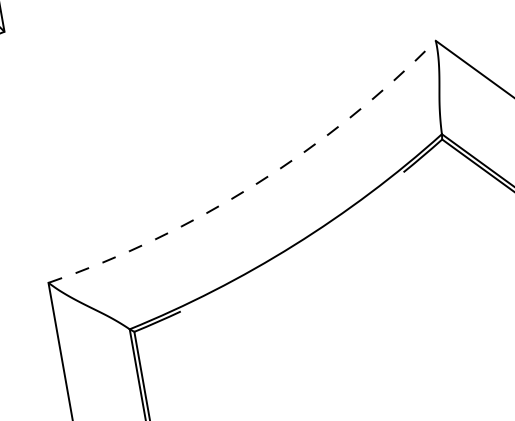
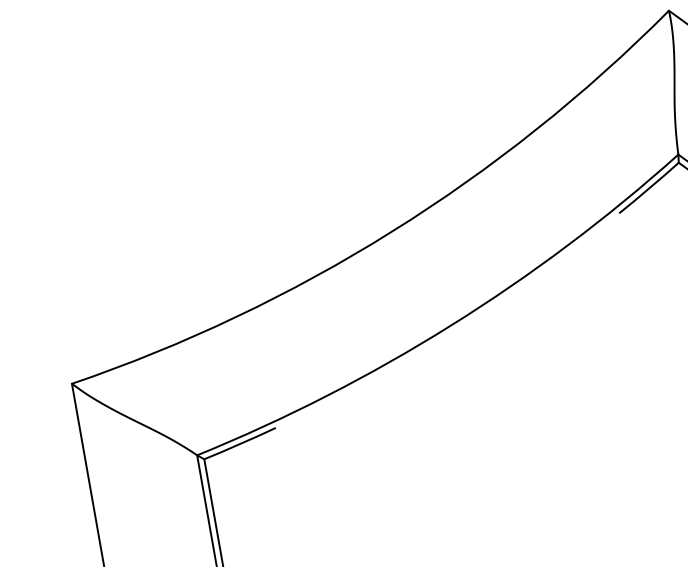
arc: (256, 184) -> (392, 232), dashed -> solid

